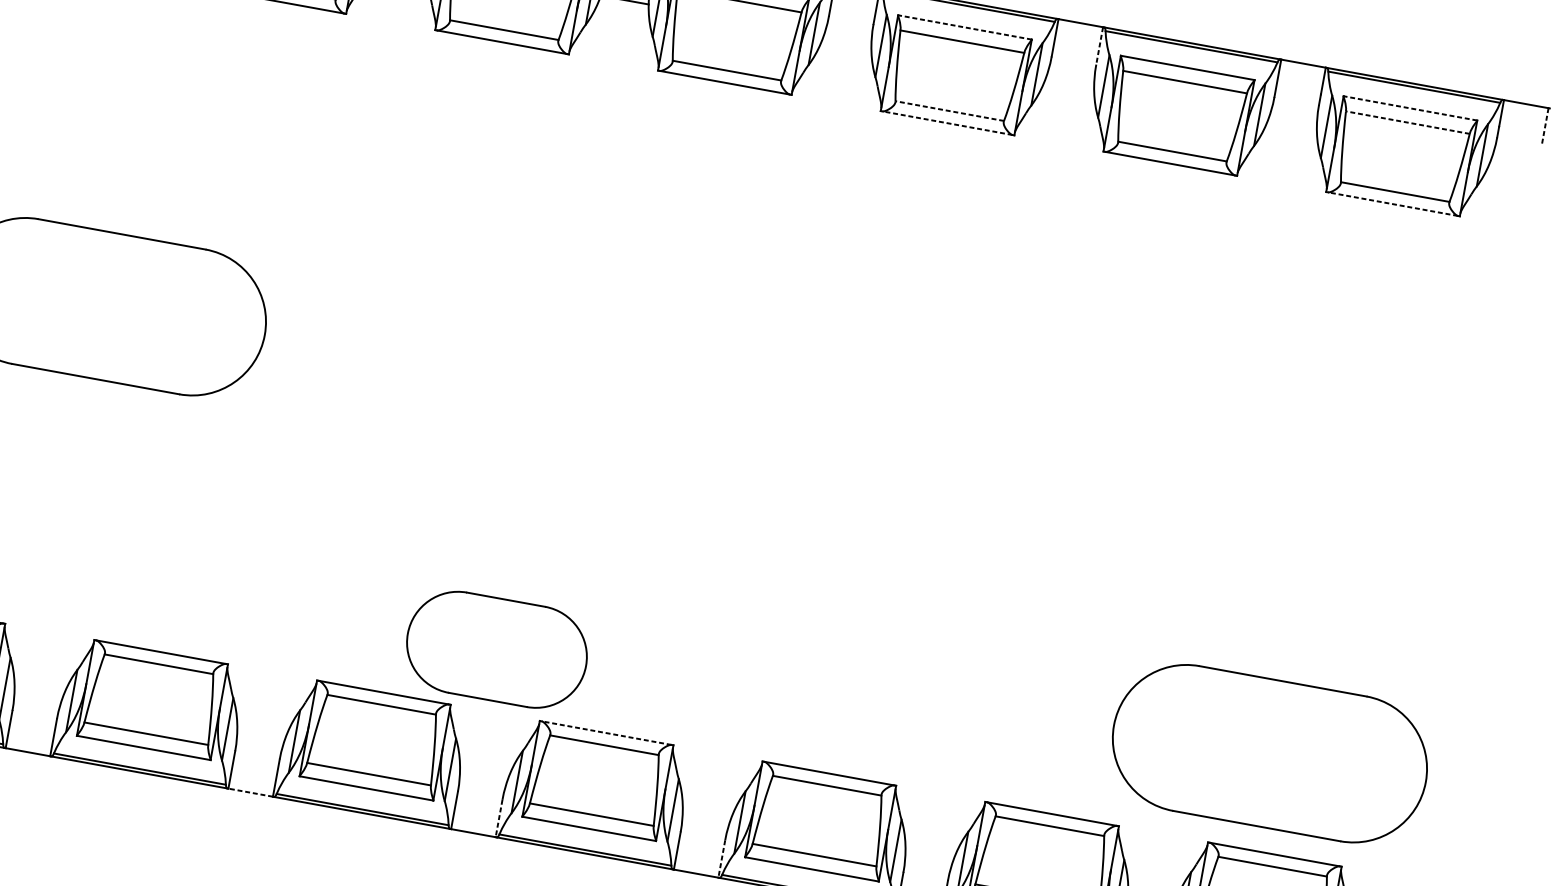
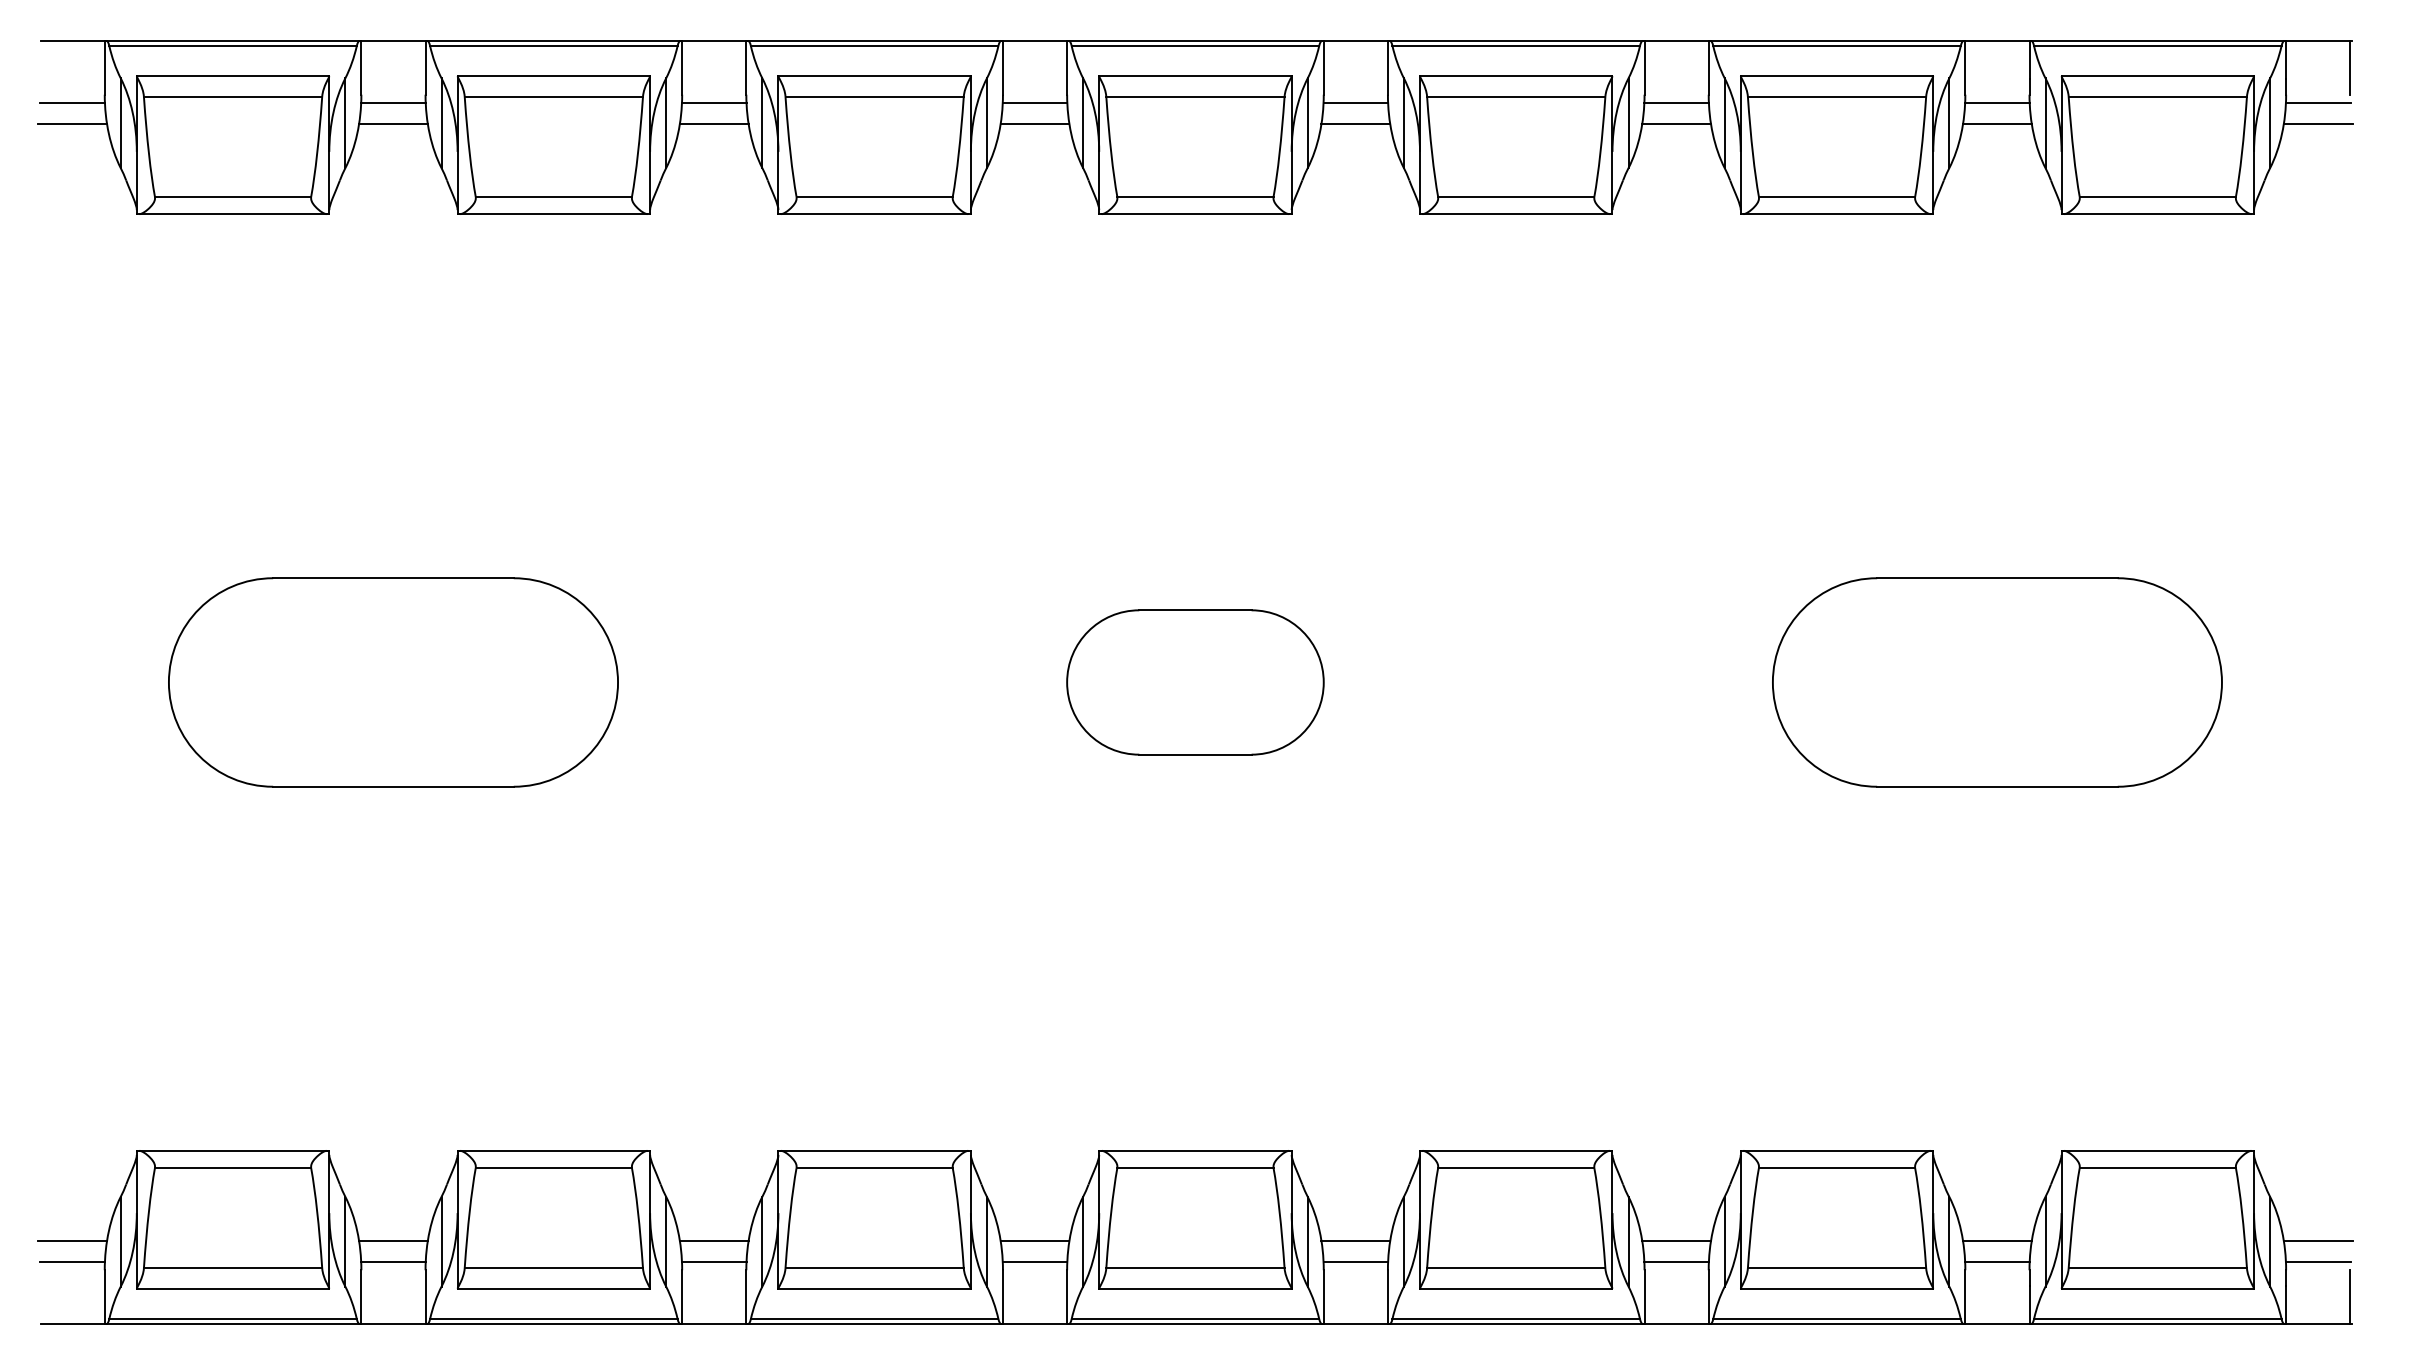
line: (849, 26) -> (1355, 103), added
line: (964, 27) -> (1515, 76), dashed -> solid
line: (847, 40) -> (1355, 124), added
line: (1099, 45) -> (1708, 67), dashed -> solid
line: (1072, 66) -> (1676, 103), added
line: (1070, 81) -> (1676, 124), added
line: (1295, 107) -> (1997, 103), added
line: (1410, 108) -> (2157, 76), dashed -> solid
line: (949, 110) -> (1515, 196), dashed -> solid
line: (1293, 121) -> (1997, 124), added
line: (1407, 122) -> (2157, 96), dashed -> solid
line: (947, 123) -> (1516, 214), dashed -> solid
line: (1545, 126) -> (2350, 67), dashed -> solid
line: (1517, 147) -> (2317, 103), added
line: (1515, 162) -> (2317, 124), added
line: (1392, 204) -> (2157, 214), dashed -> solid
part: (497, 649) -> (1195, 682), moved
line: (38, 694) -> (393, 1240), added
line: (35, 708) -> (393, 1261), added
line: (606, 732) -> (1195, 1150), dashed -> solid
line: (260, 734) -> (713, 1240), added
line: (258, 749) -> (713, 1261), added
part: (1269, 753) -> (1997, 682), moved
line: (483, 775) -> (1034, 1240), added
line: (480, 789) -> (1034, 1261), added
line: (250, 792) -> (713, 1324), dashed -> solid
line: (706, 815) -> (1355, 1240), added
line: (499, 818) -> (1067, 1297), dashed -> solid
line: (703, 830) -> (1355, 1261), added
line: (929, 856) -> (1676, 1240), added
line: (721, 859) -> (1387, 1297), dashed -> solid
line: (926, 870) -> (1676, 1261), added

